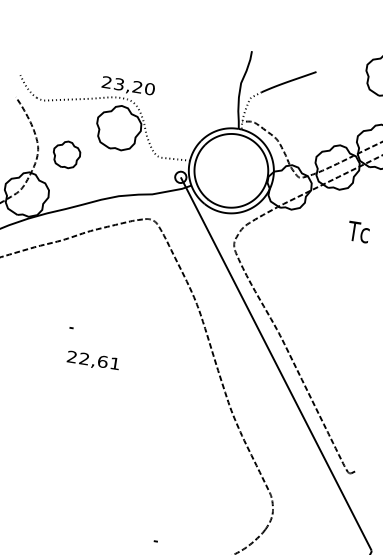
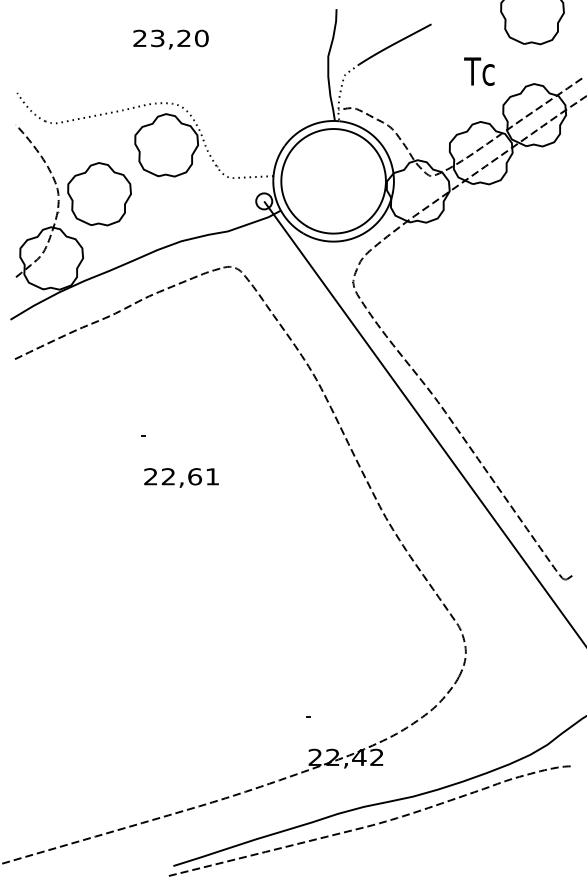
text: (128, 86) -> (170, 39), moved
part: (66, 154) -> (99, 194), size x1.67
text: (358, 232) -> (479, 71), moved

